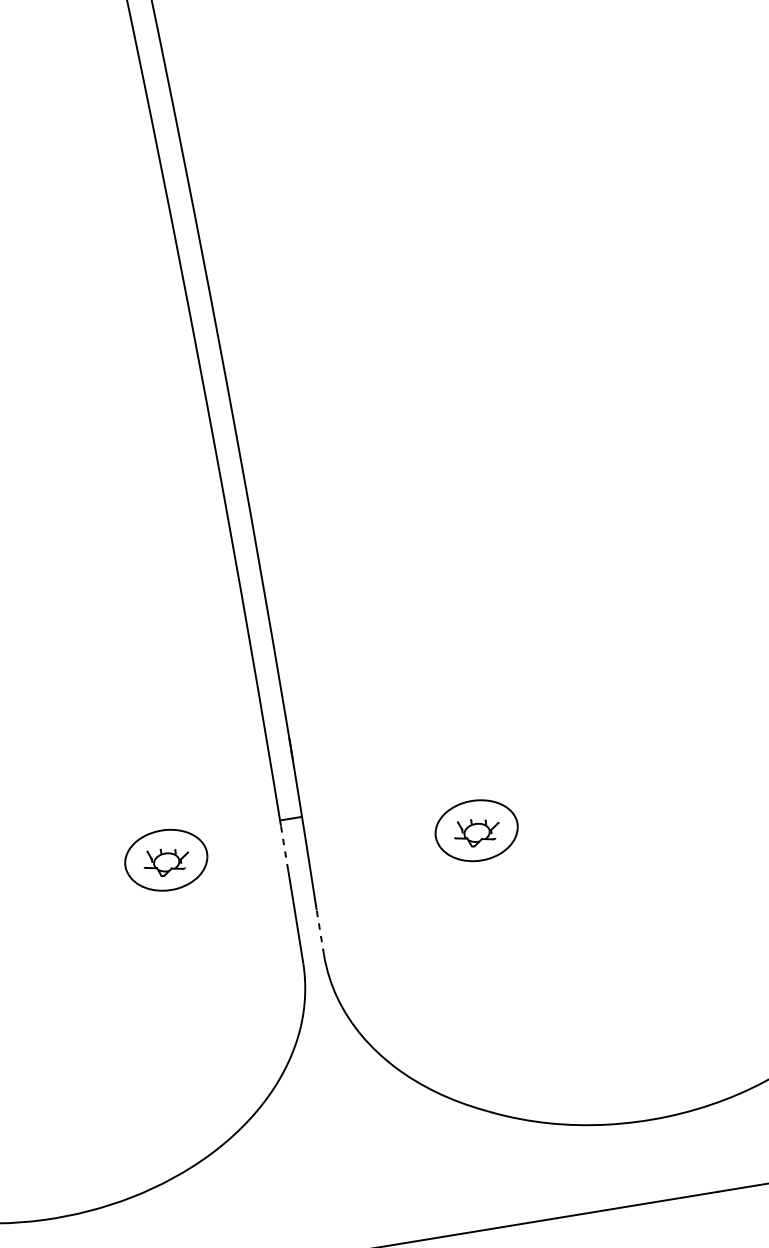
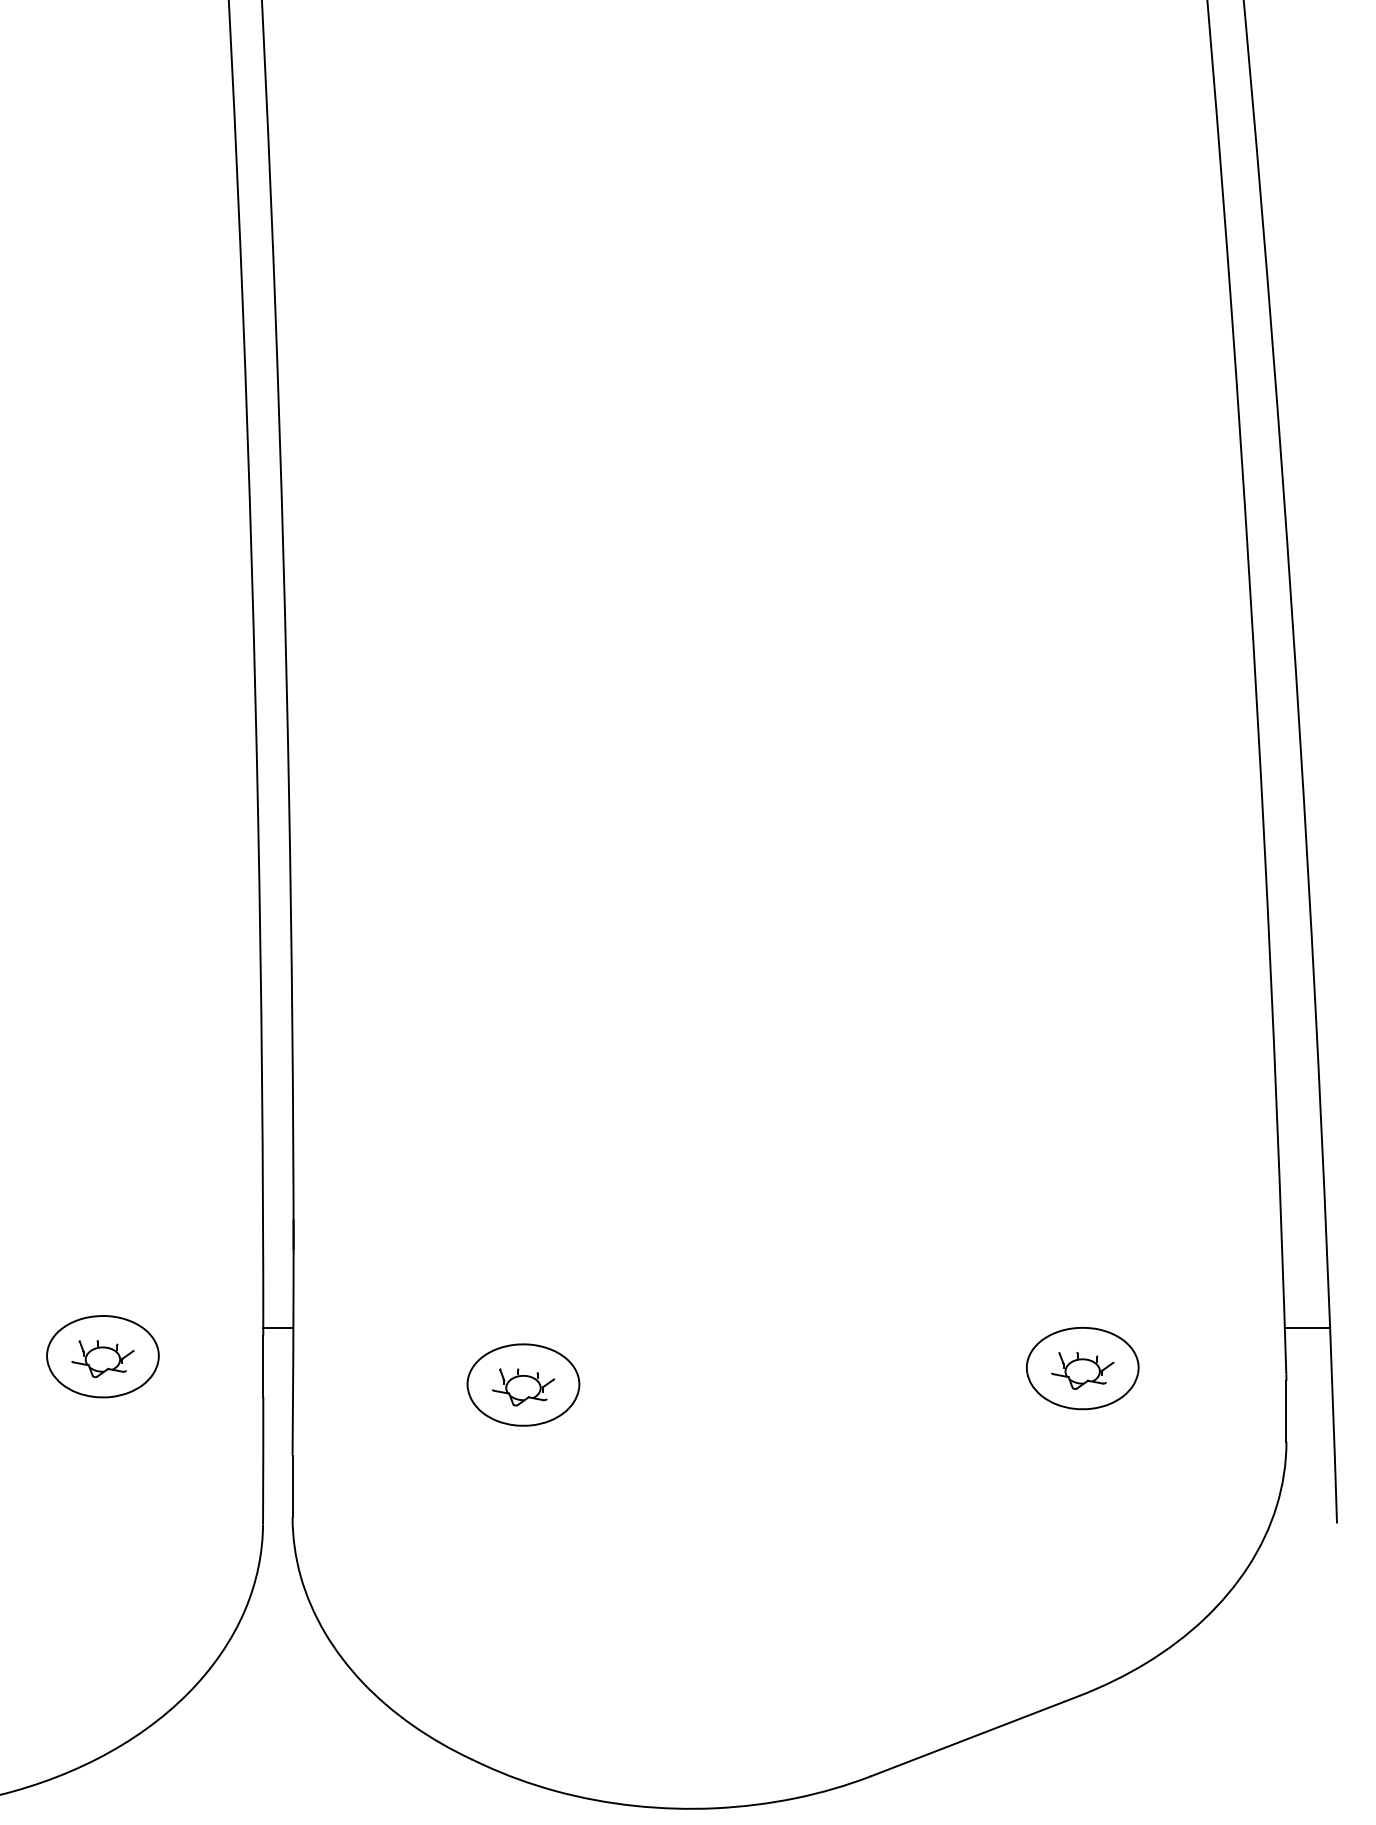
line: (284, 847) -> (263, 1365), dashed -> solid
line: (320, 932) -> (292, 1486), dashed -> solid

